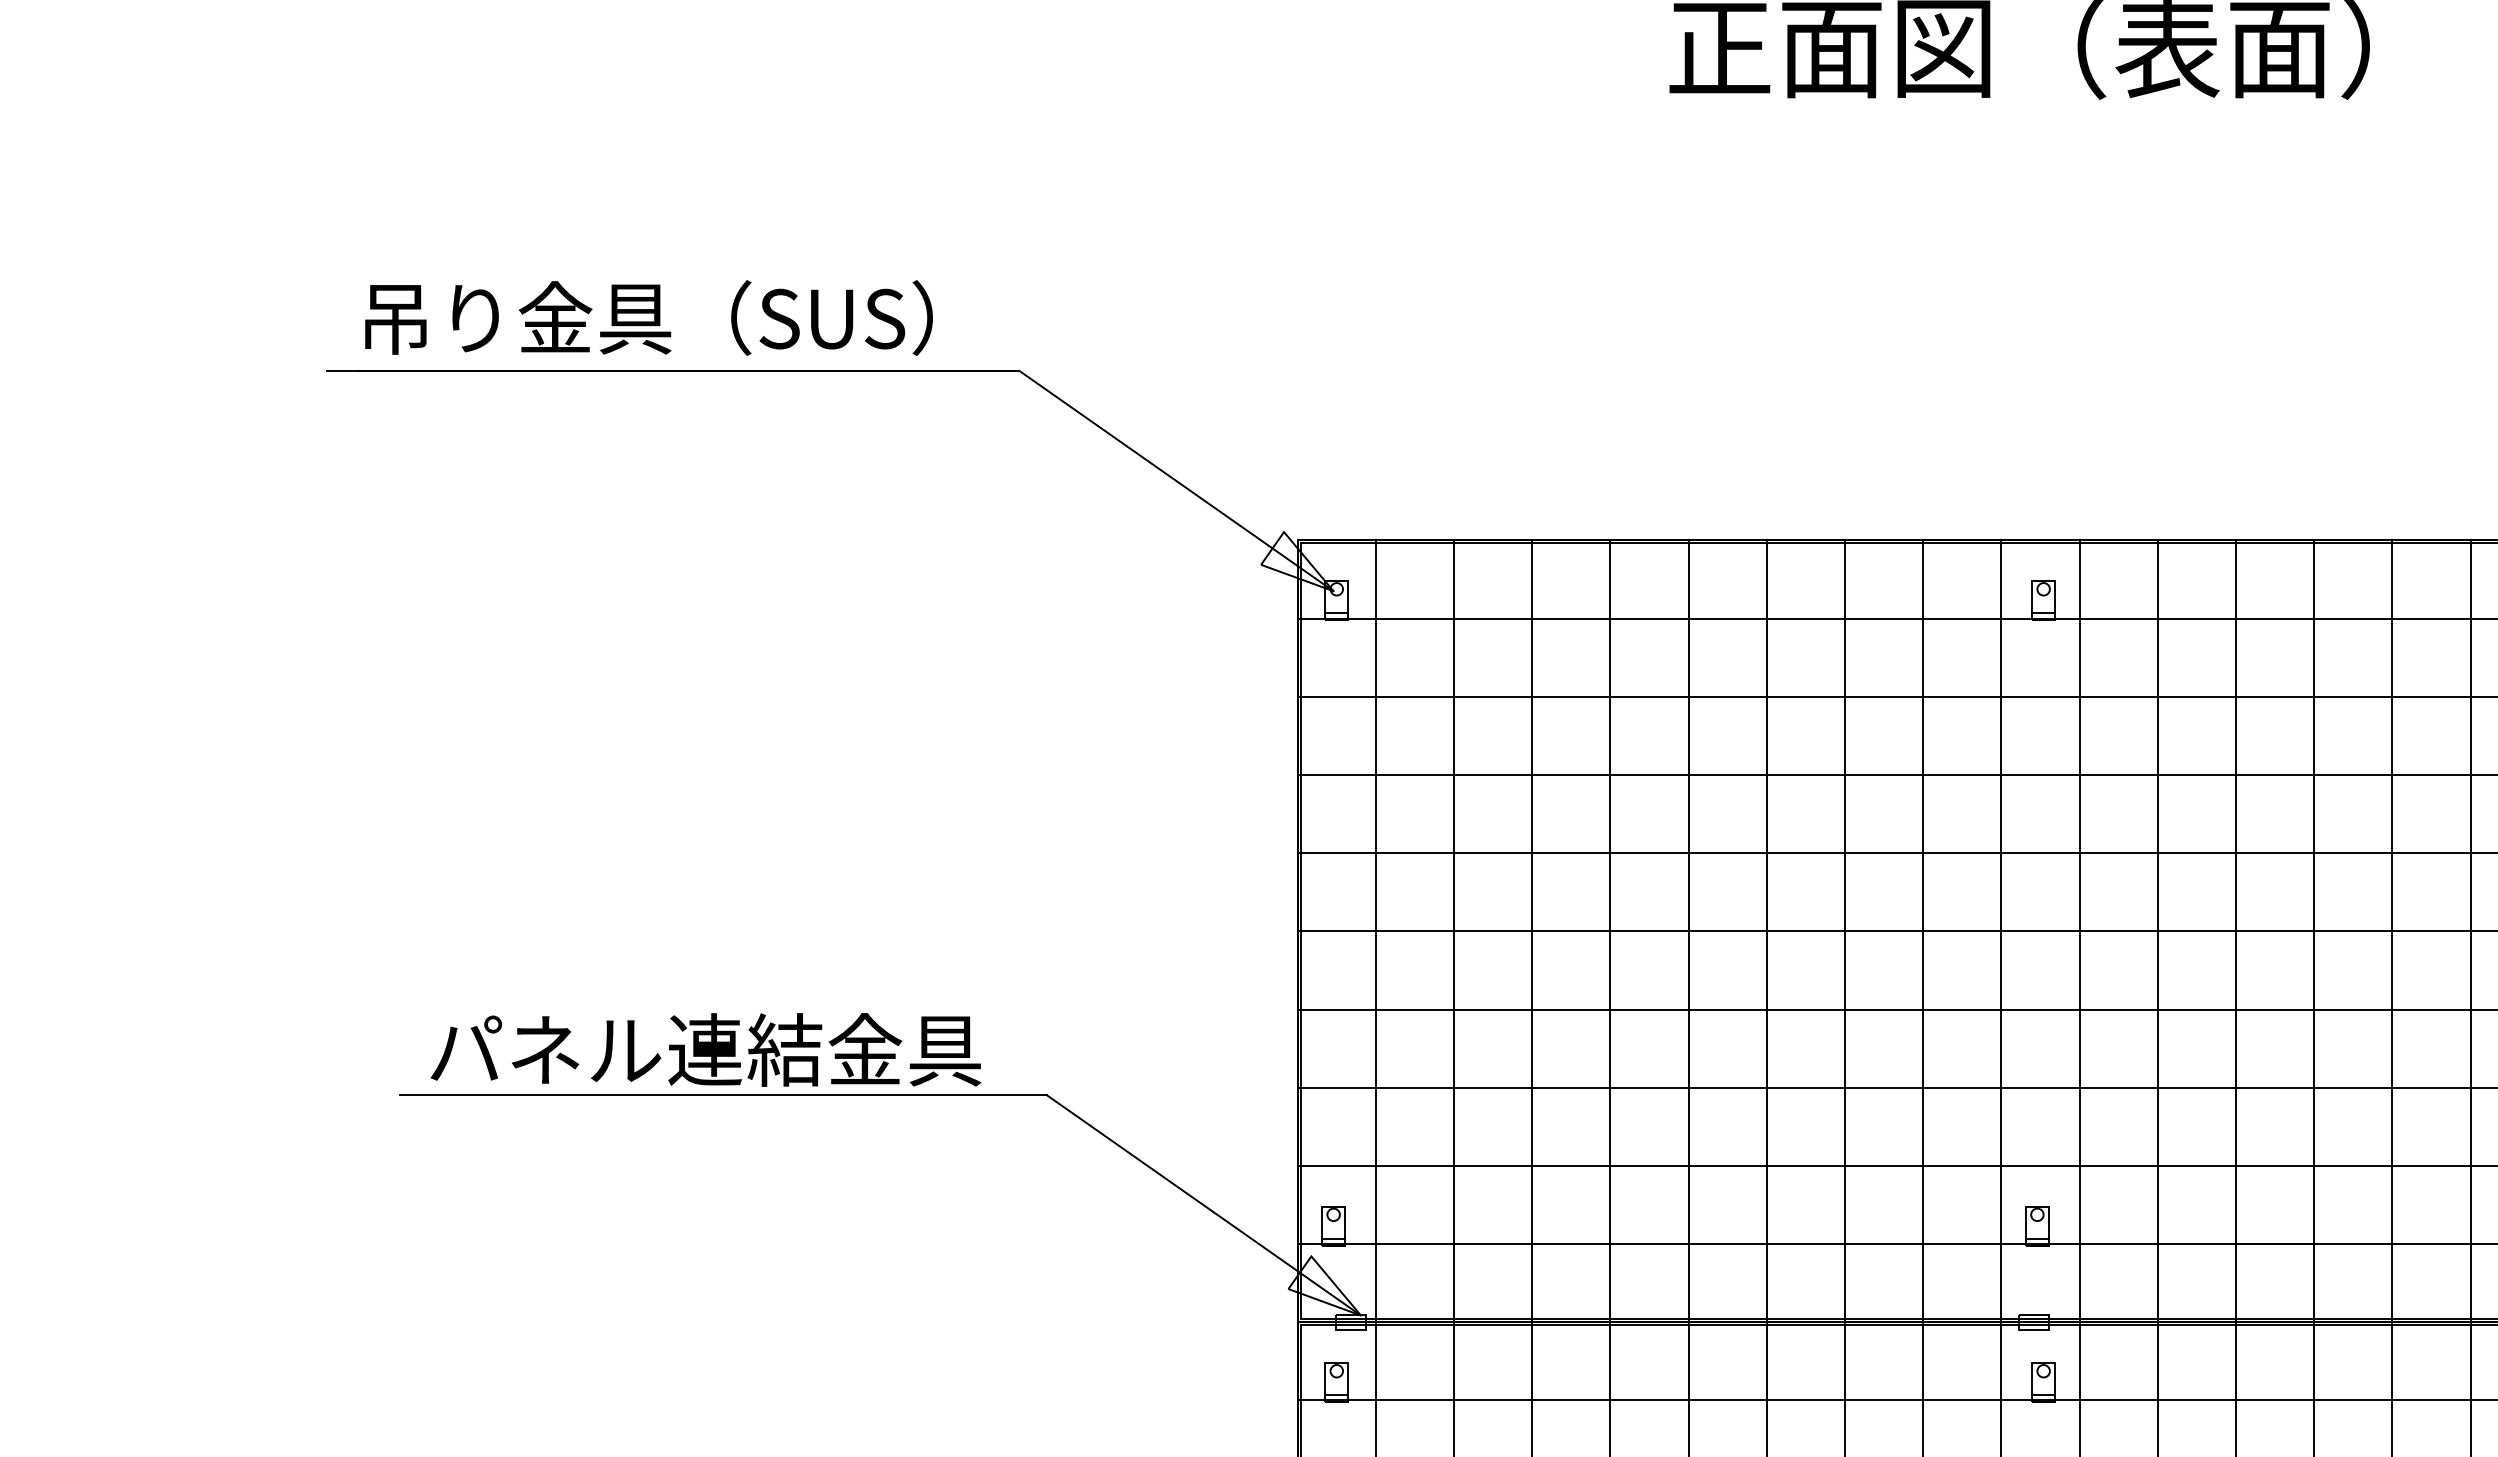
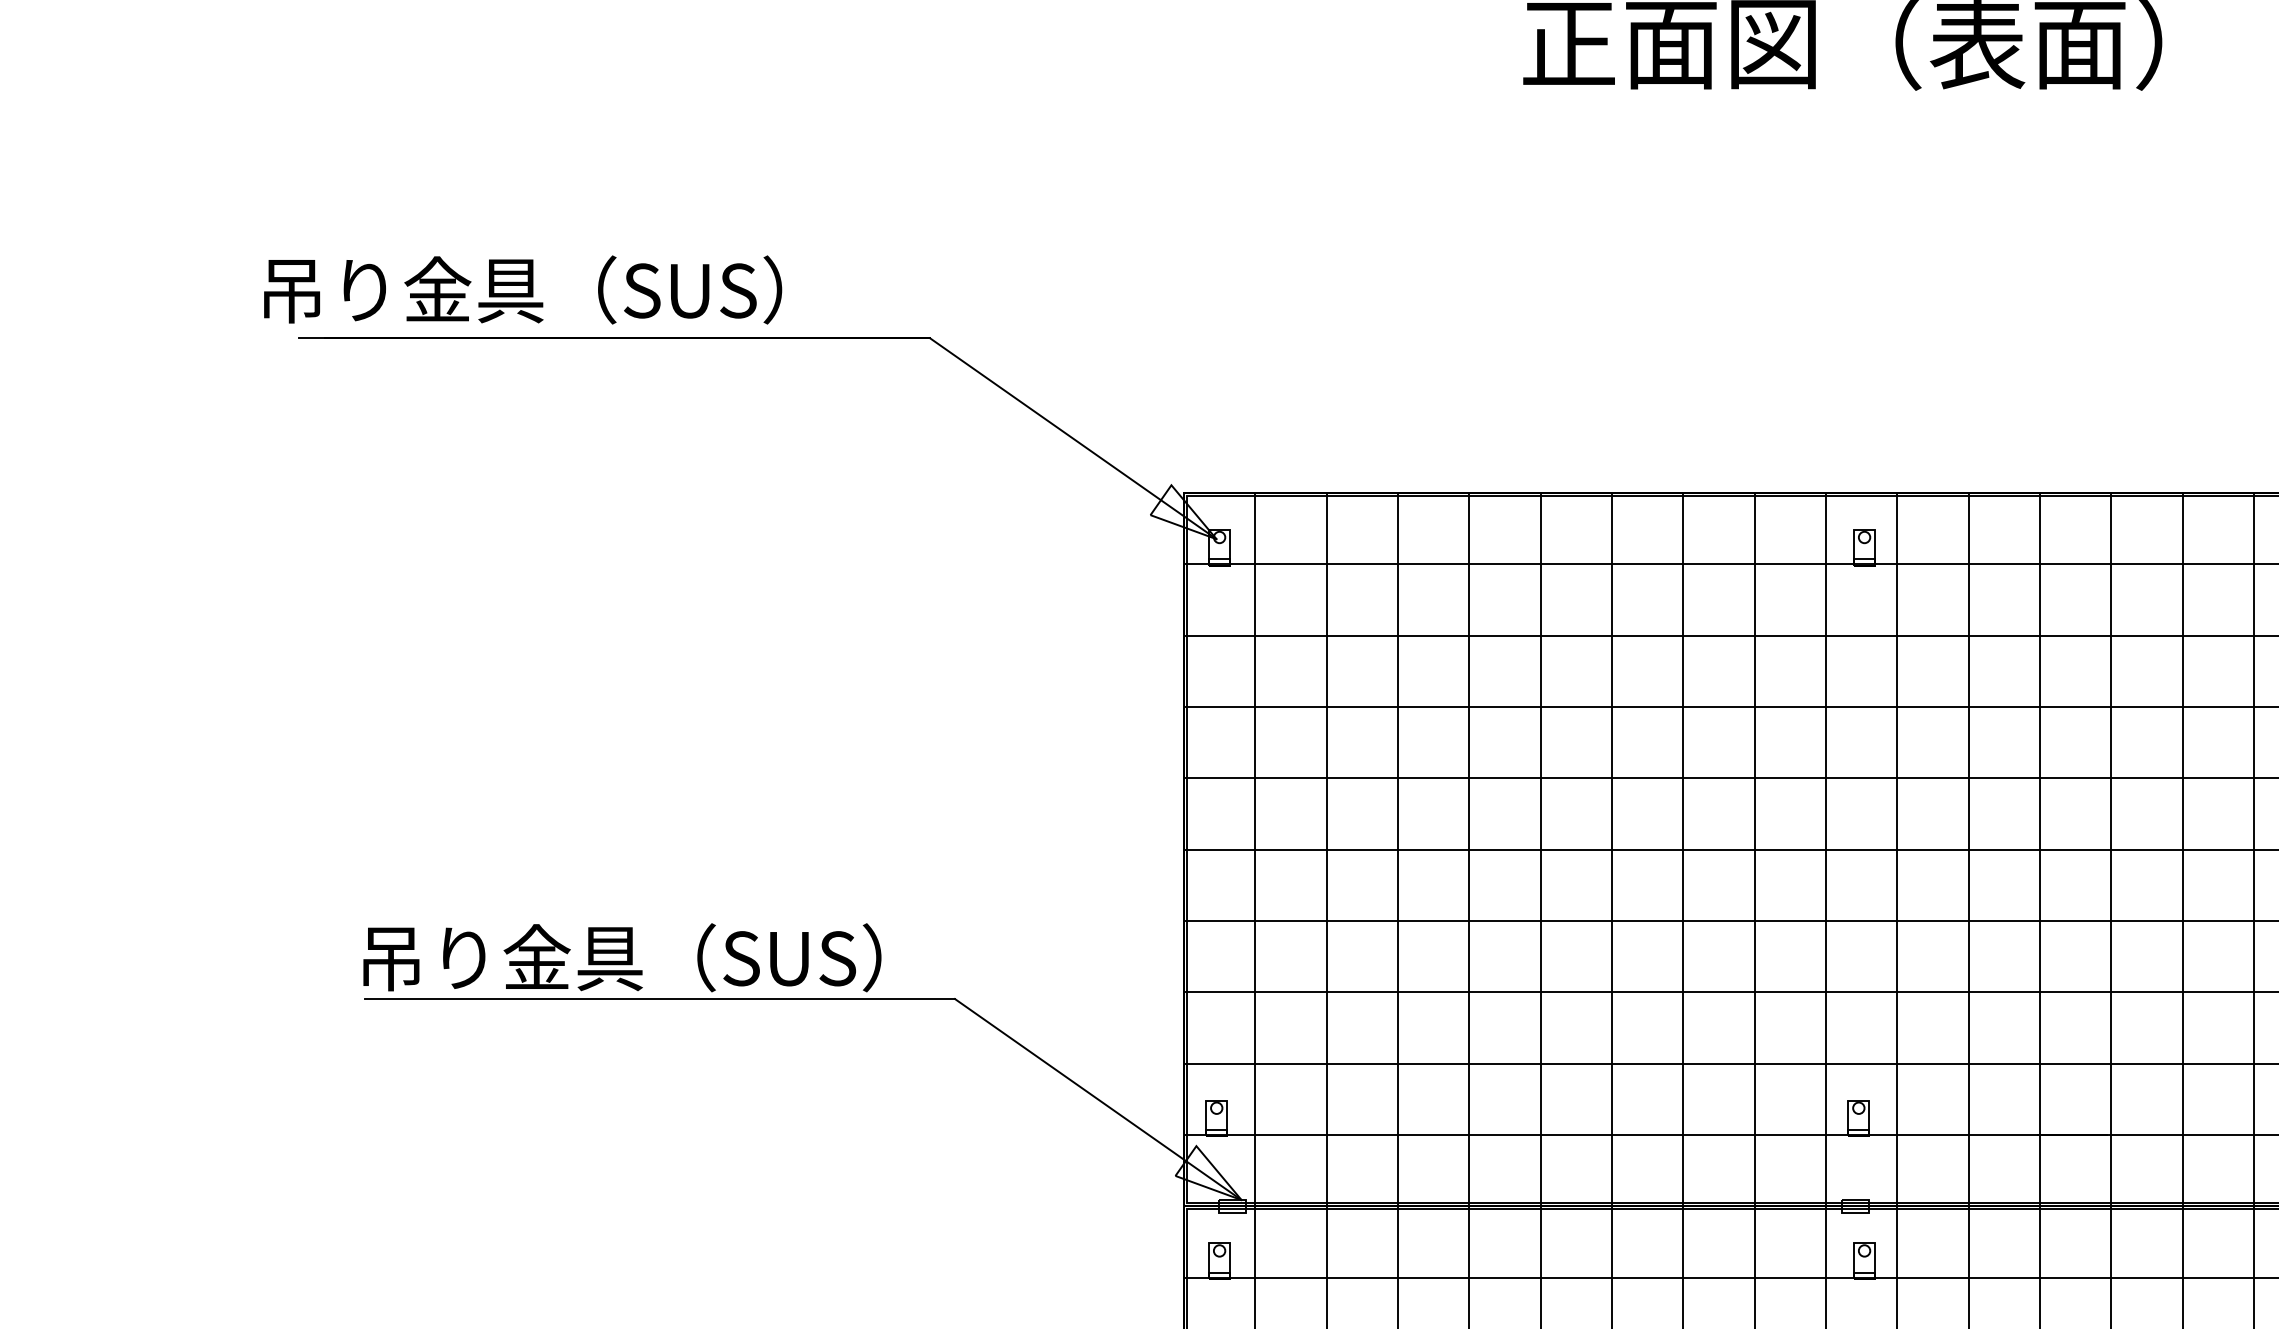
text: (649, 317) -> (523, 289), moved
text: (690, 1049) -> (629, 957), パネル連結金具 -> 吊り金具（SUS）

